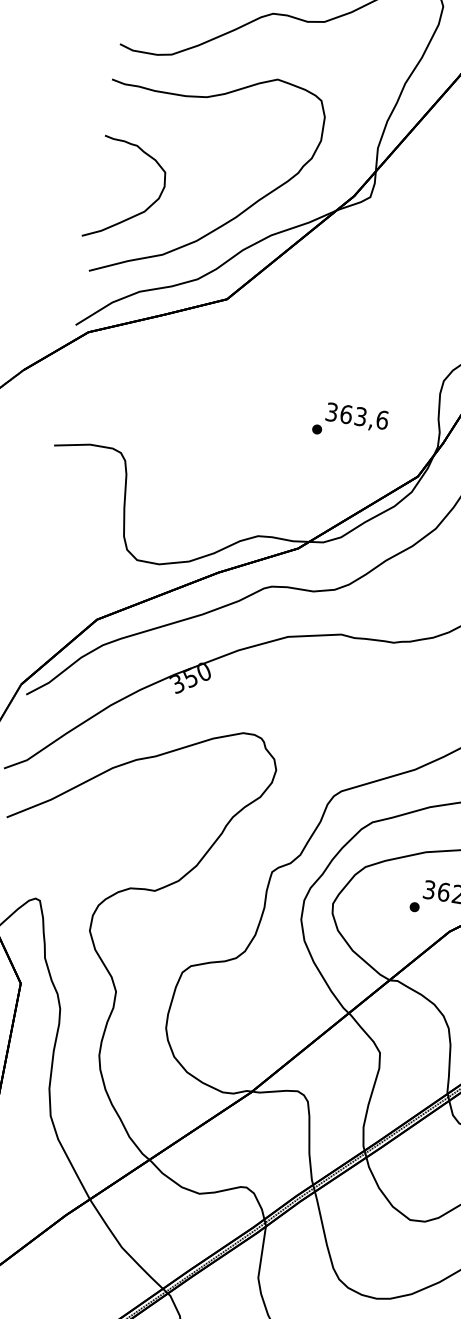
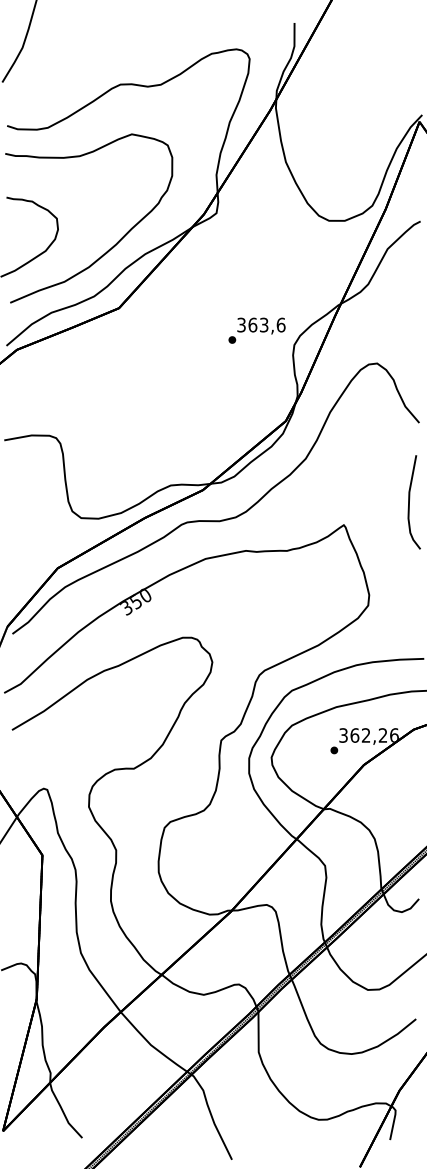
text: (349, 422) -> (256, 330), moved

